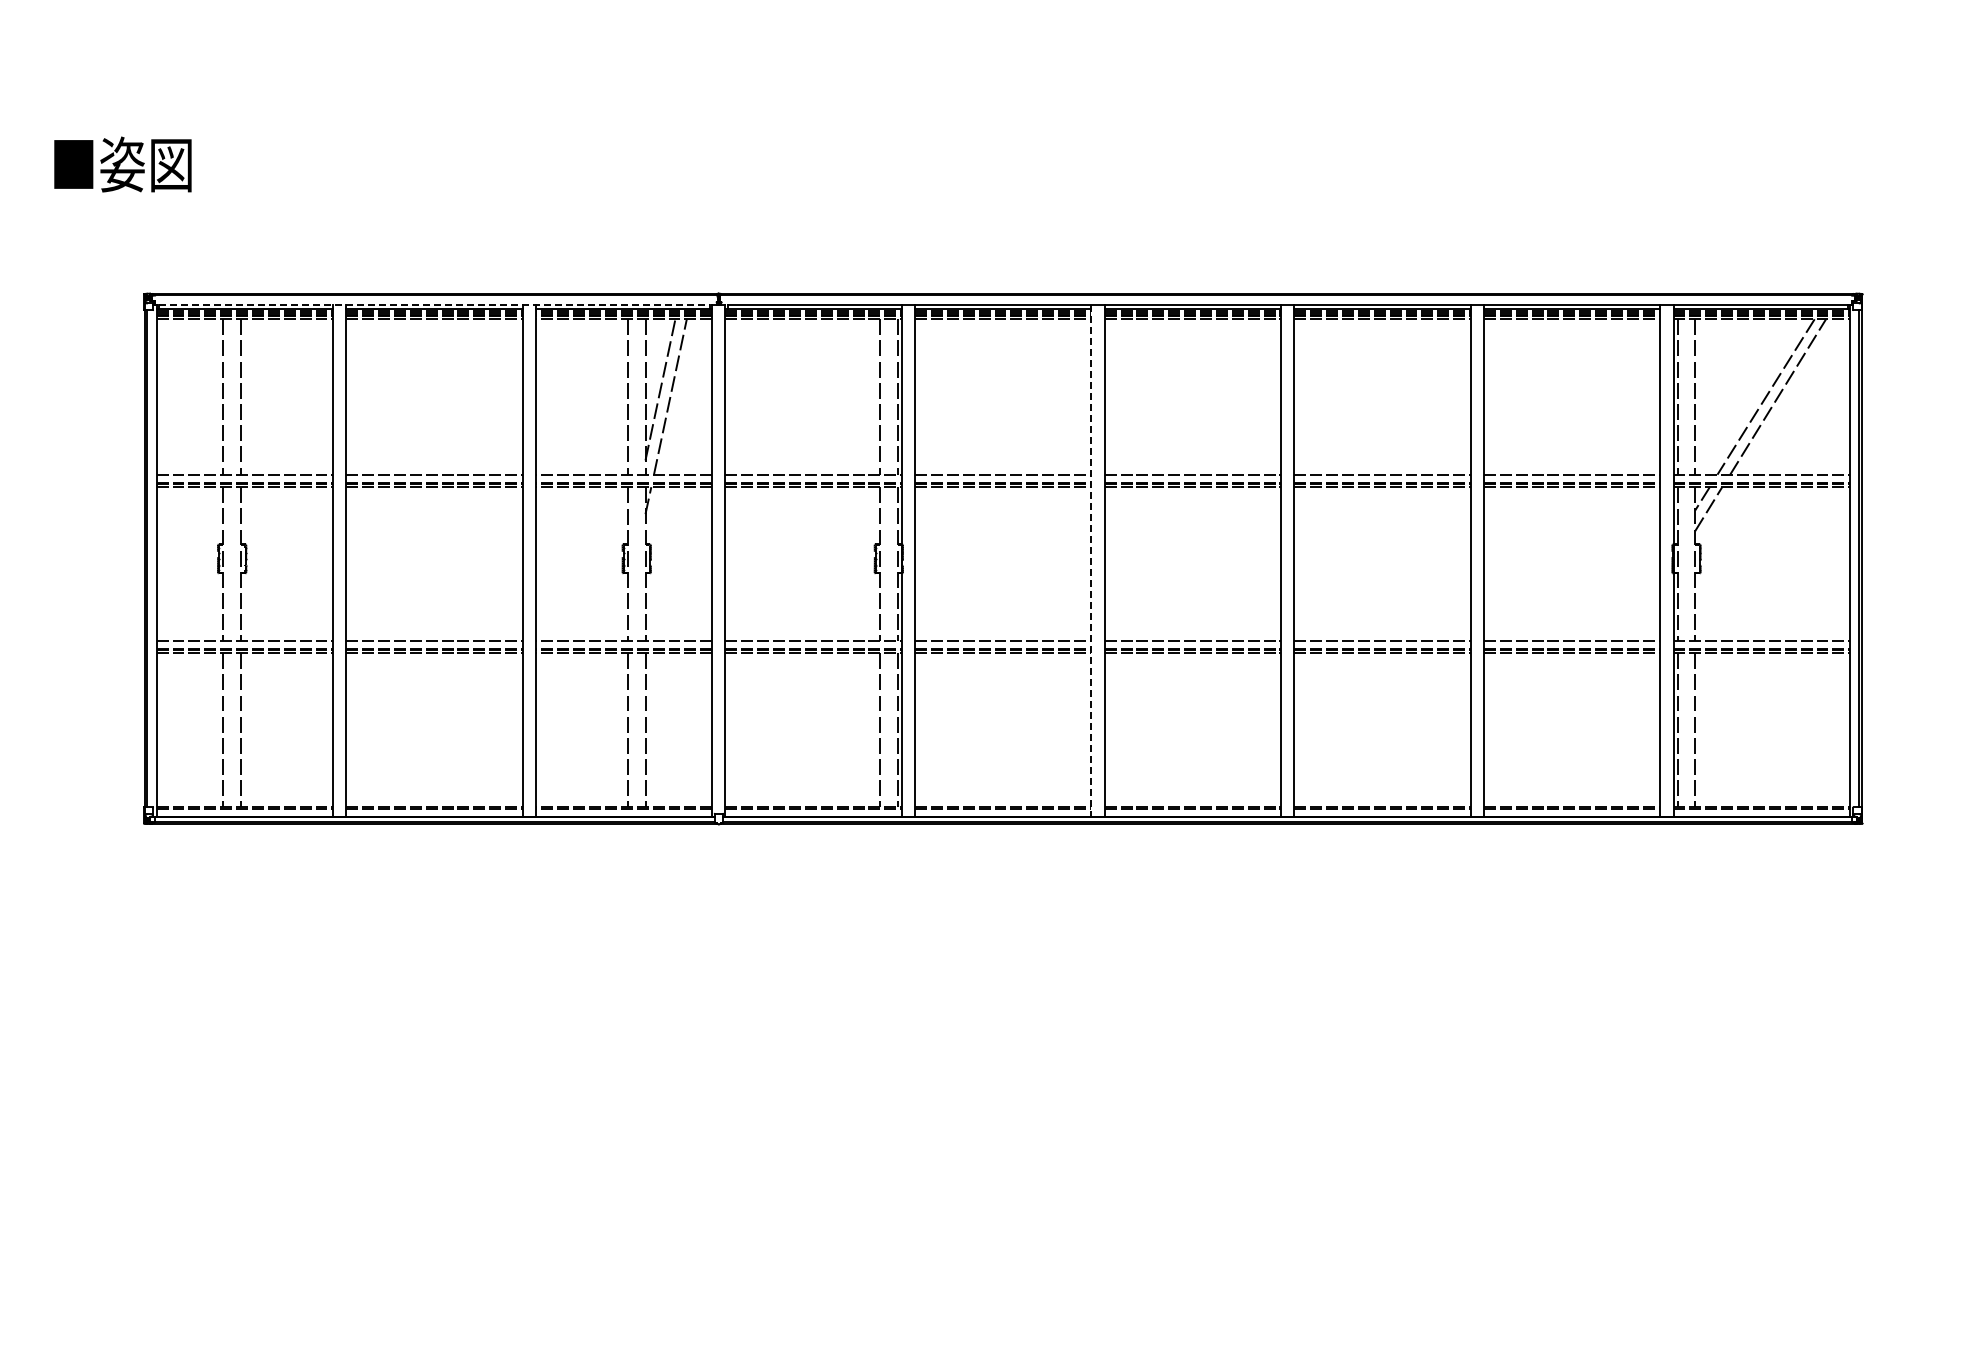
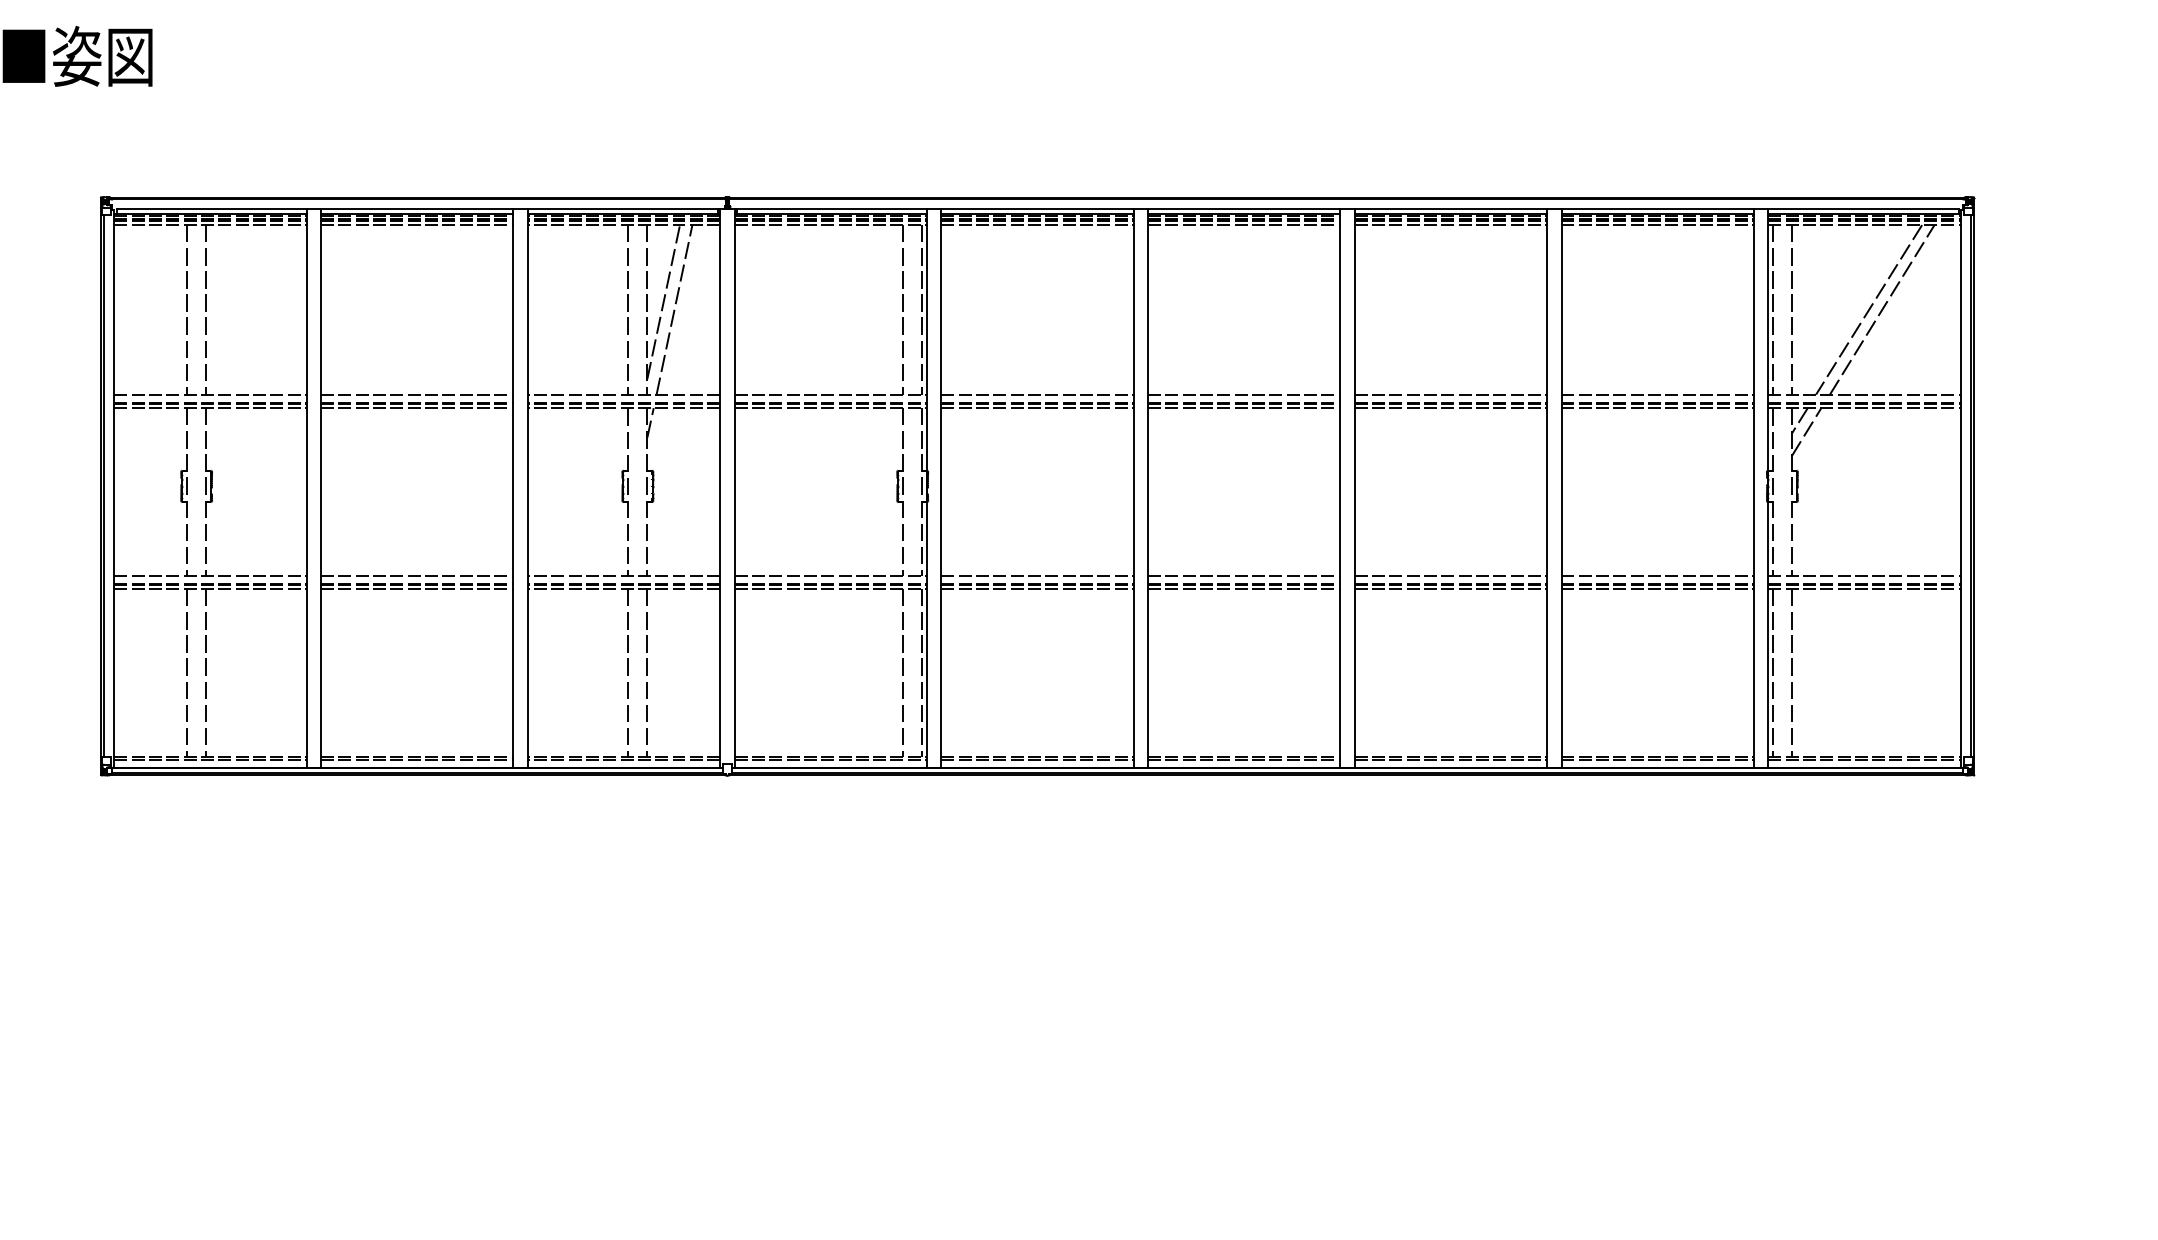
line: (434, 304) -> (417, 208), dashed -> solid
line: (1091, 560) -> (1133, 488), dashed -> solid

